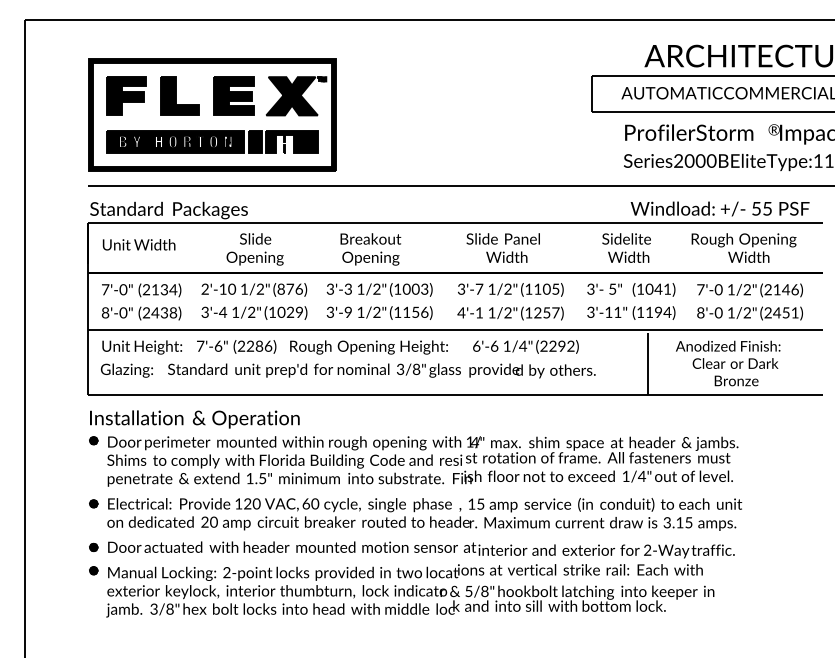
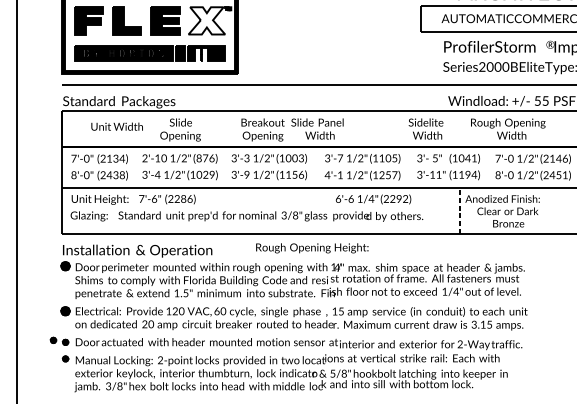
fill: (291, 96) -> (206, 21), removed
text: (138, 244) -> (116, 126), moved
text: (502, 247) -> (316, 128), moved
text: (626, 247) -> (425, 128), moved
text: (743, 247) -> (507, 128), moved
text: (368, 347) -> (311, 248), moved
line: (647, 363) -> (460, 211), solid -> dashed
text: (728, 363) -> (502, 211), moved
part: (93, 440) -> (65, 266), size x1.6
part: (93, 503) -> (65, 311), size x1.6
part: (76, 544) -> (53, 340), added

